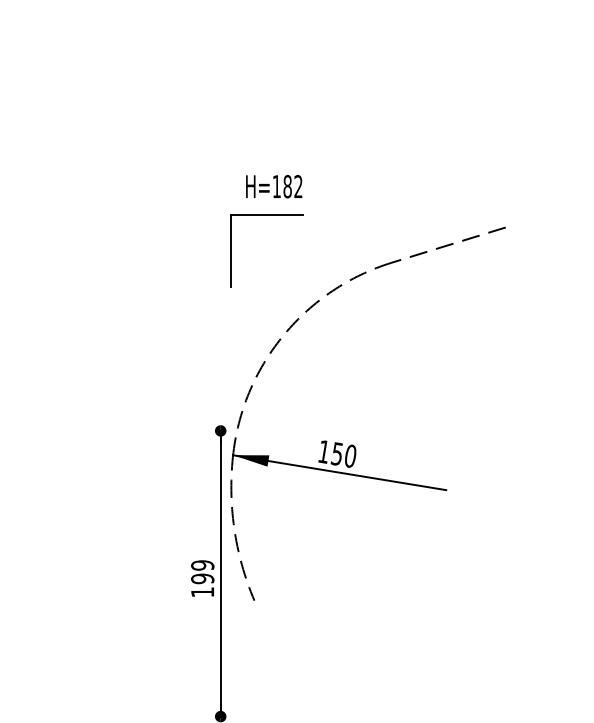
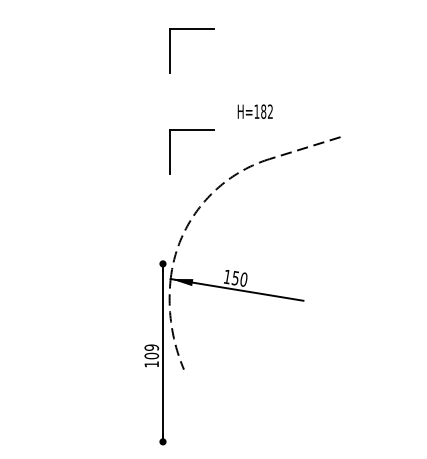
part: (266, 54) -> (191, 29), added
text: (272, 186) -> (254, 111), moved
text: (202, 579) -> (151, 356), 199 -> 109

